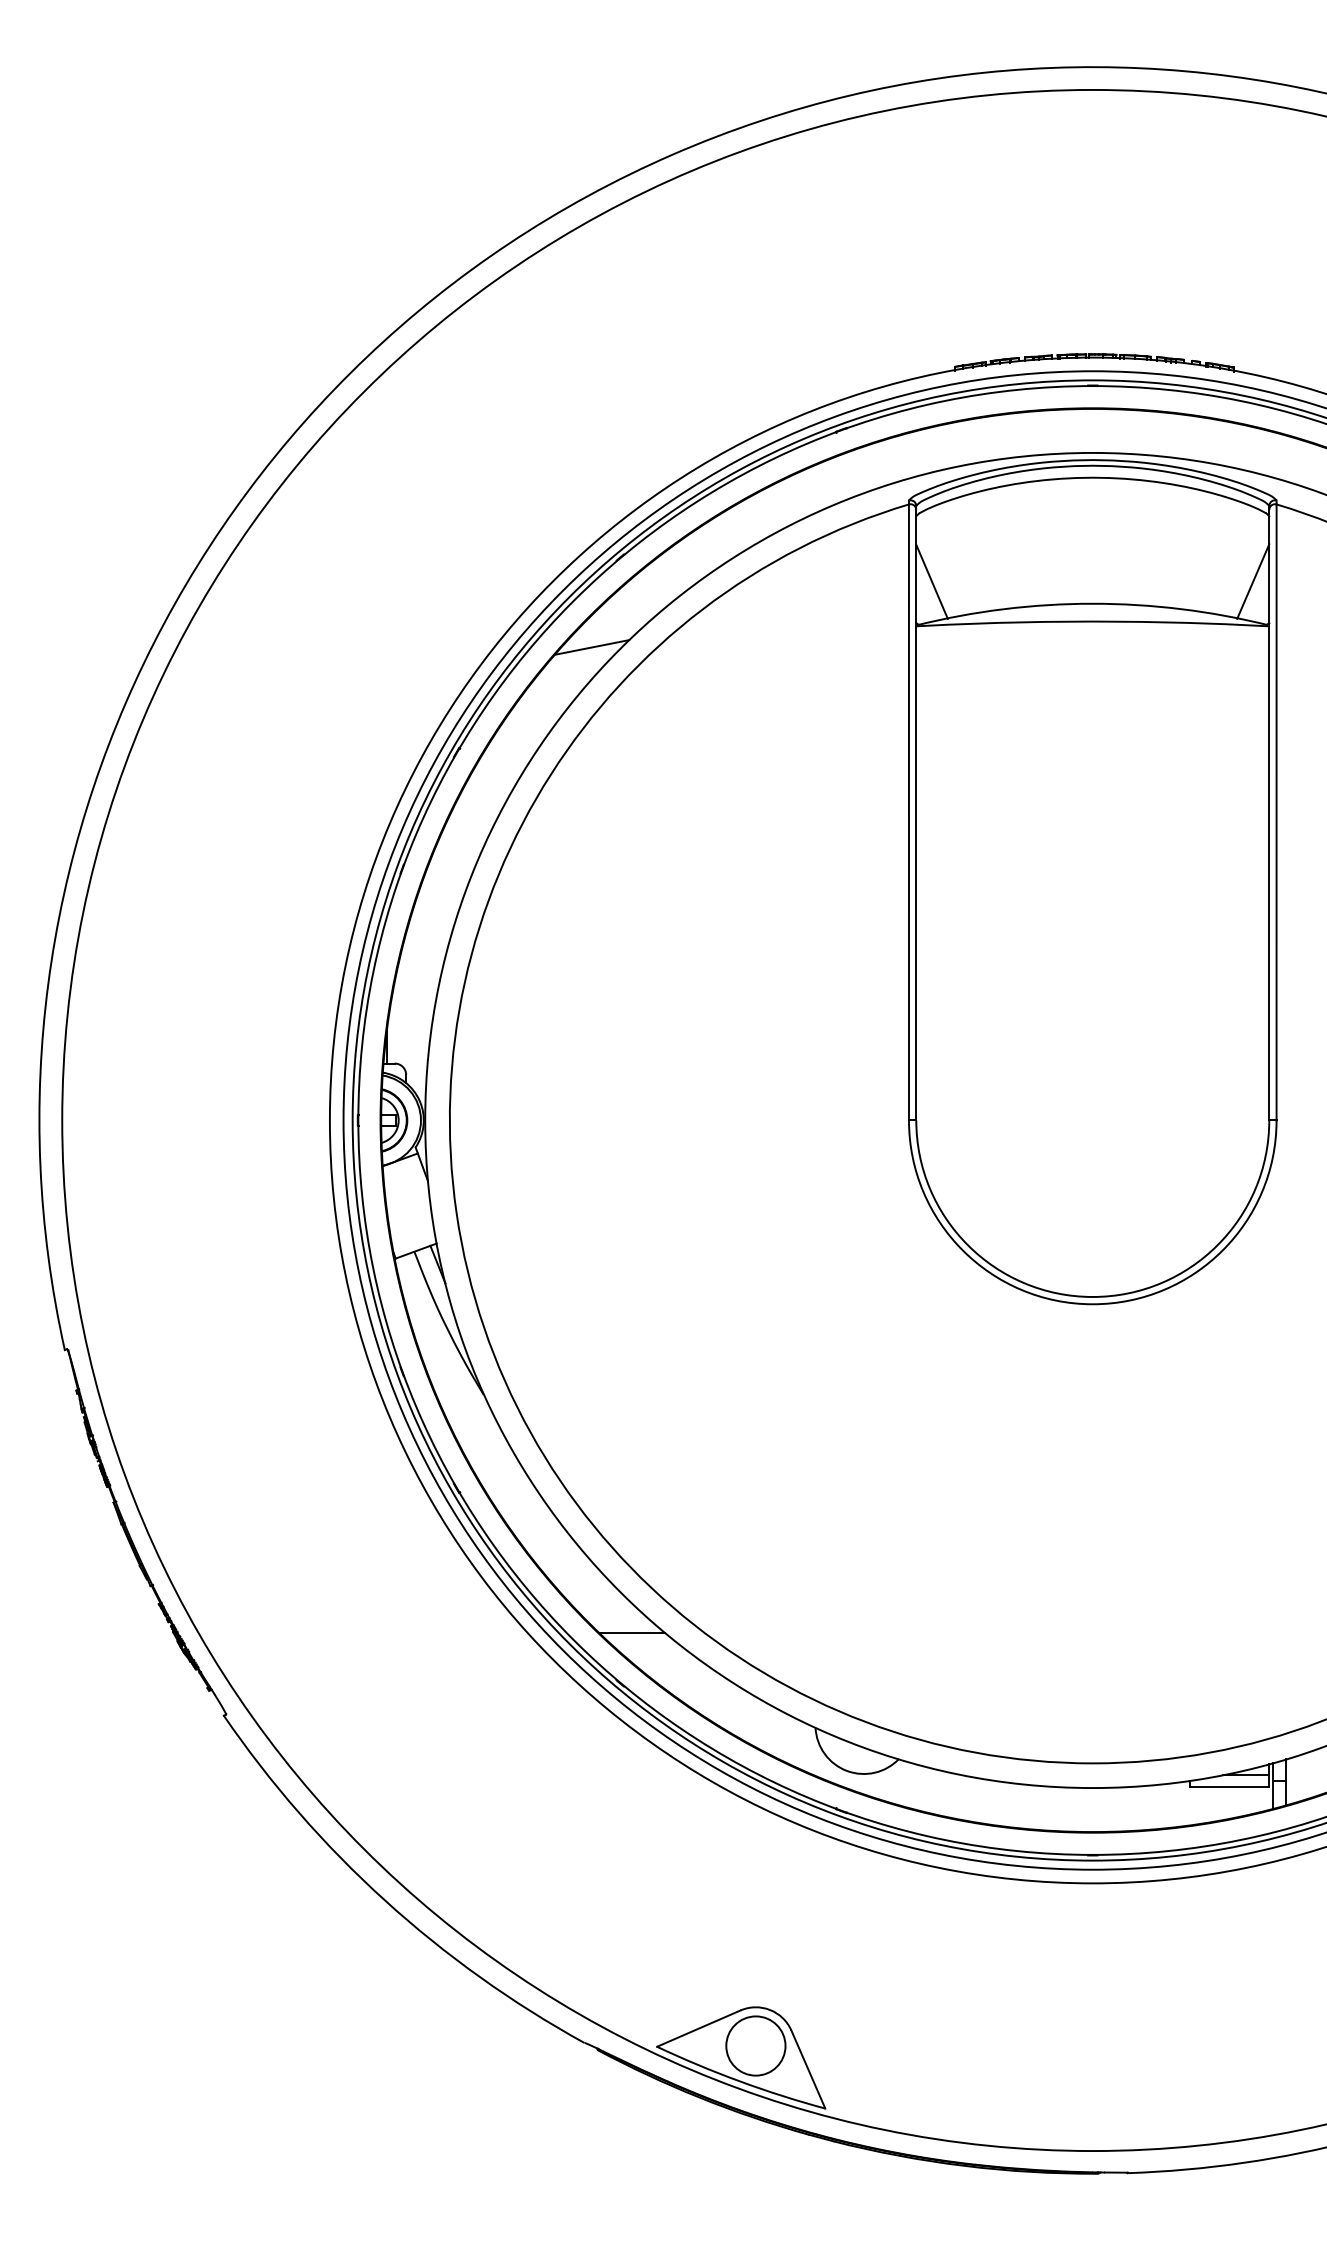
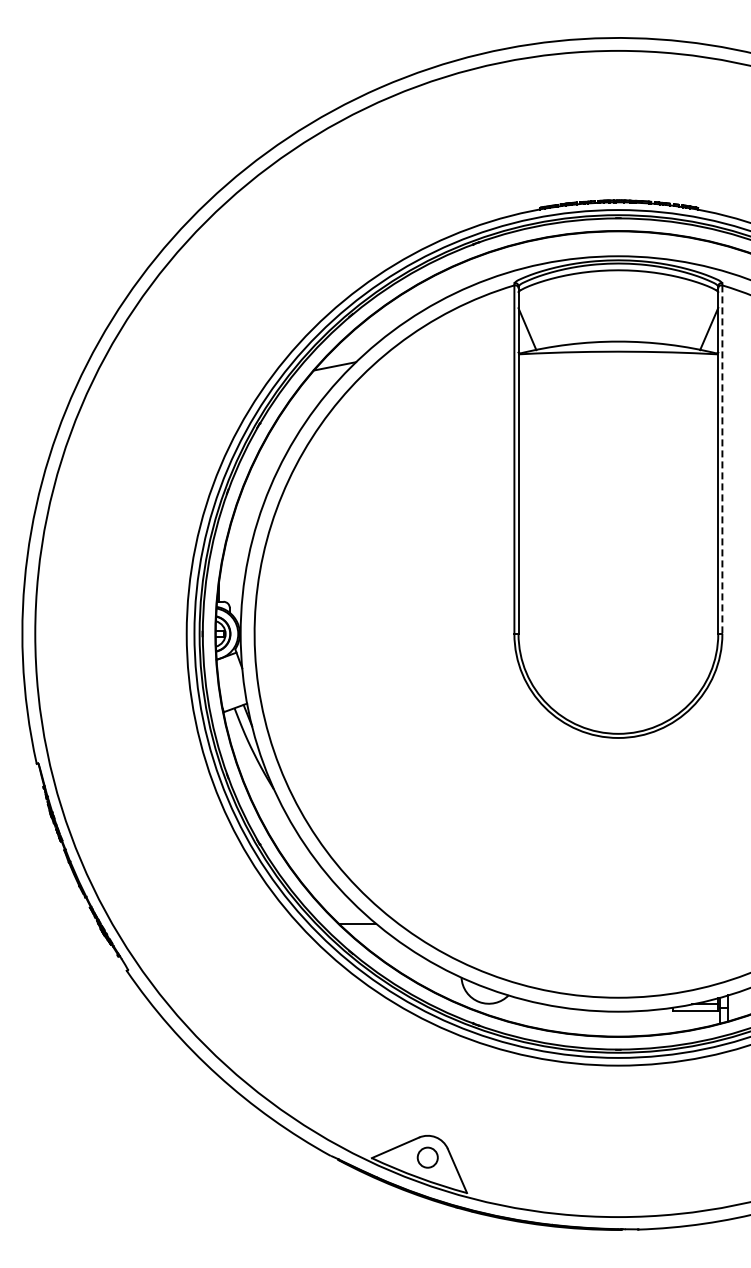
line: (1276, 813) -> (722, 460), solid -> dashed
circle: (755, 2045) -> (427, 1157), size x0.6

